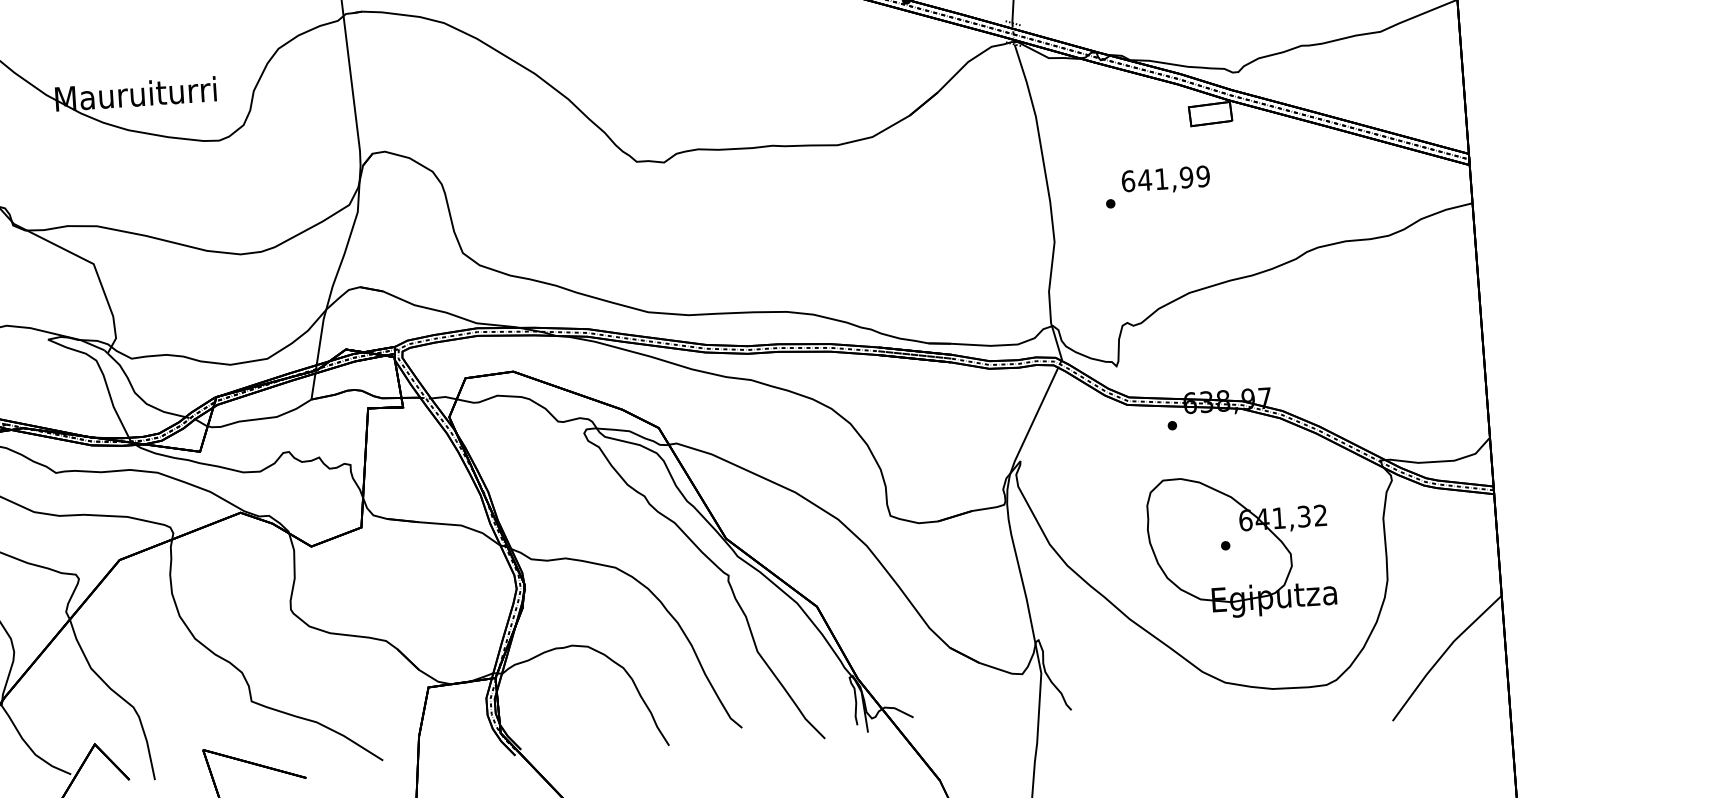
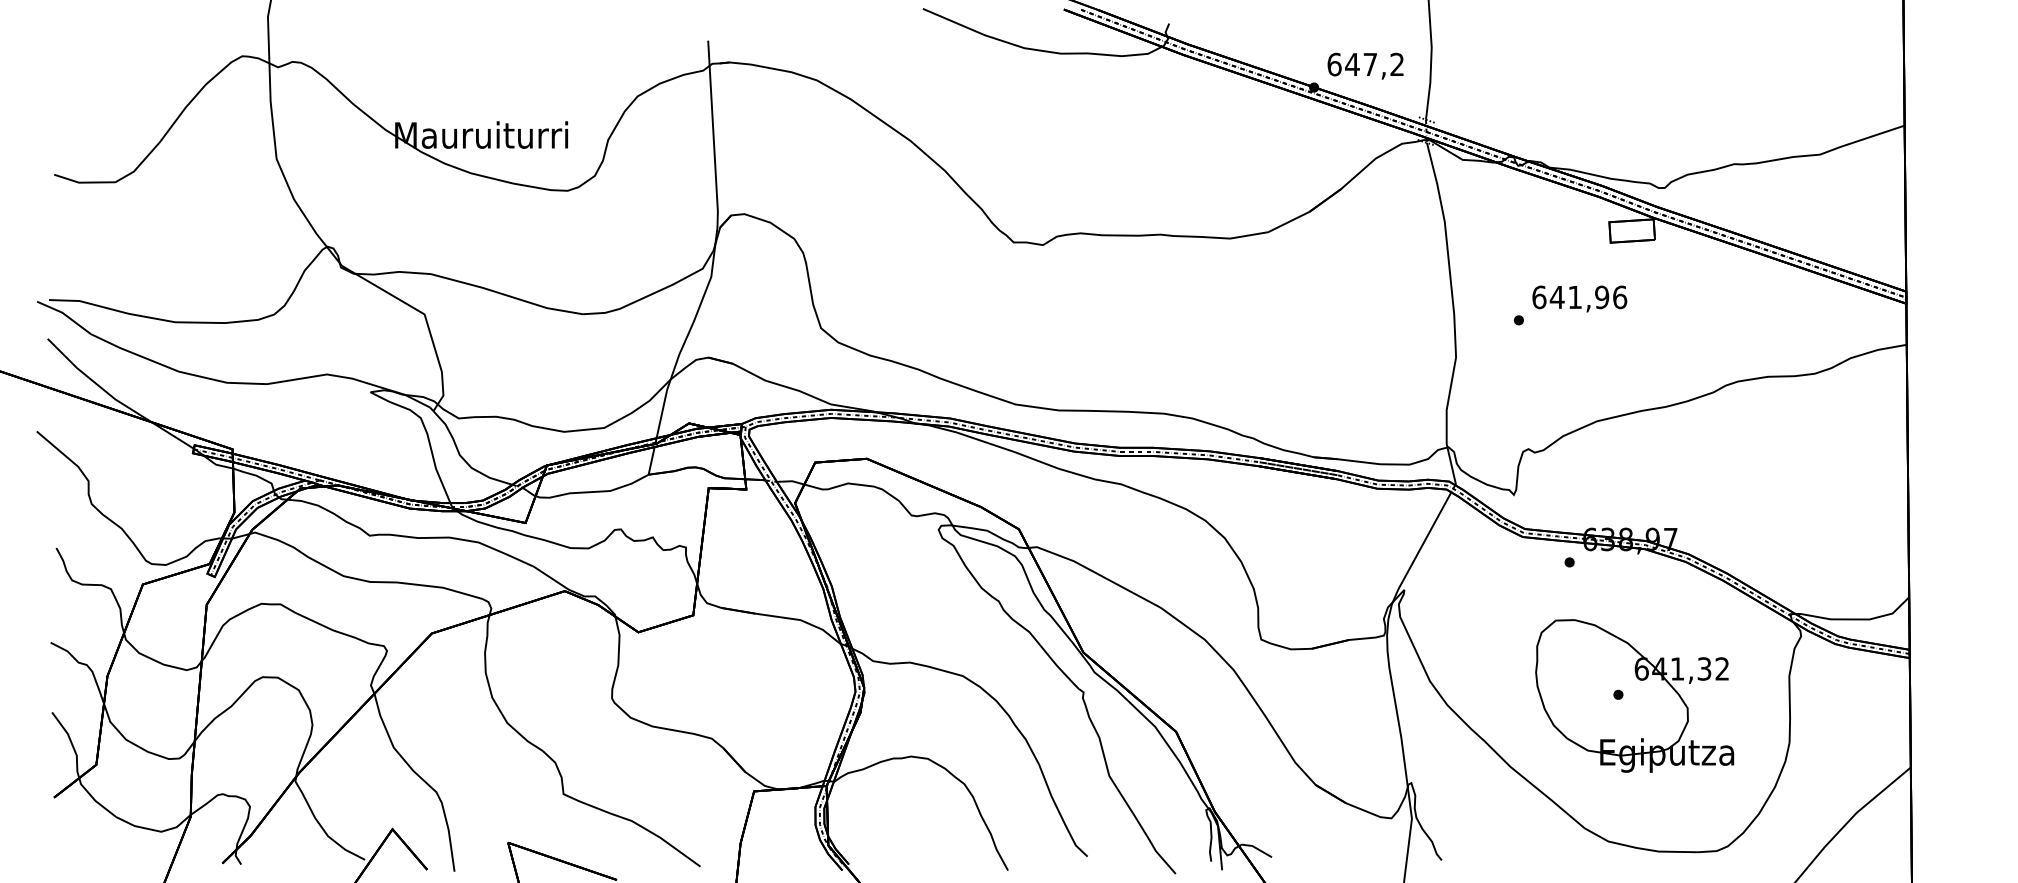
text: (1203, 176) -> (1620, 297), 641,99 -> 641,96

